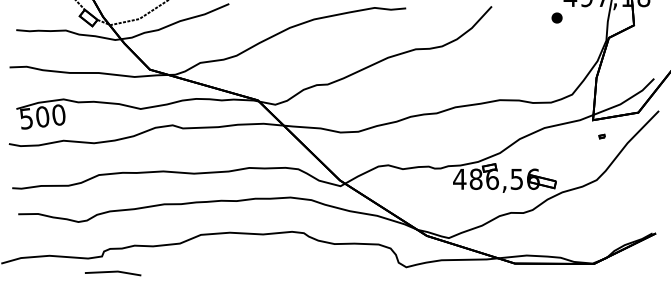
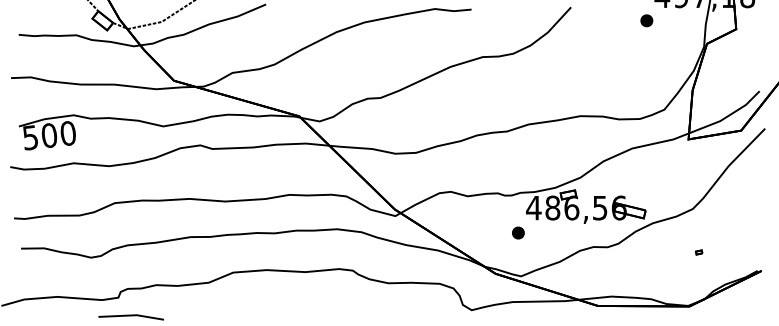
part: (602, 136) -> (699, 252), moved
part: (446, 200) -> (518, 232), added

